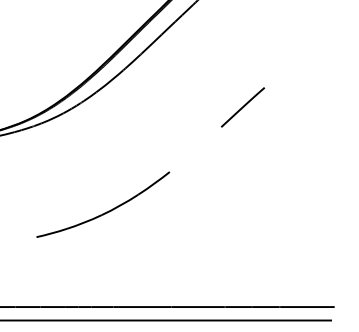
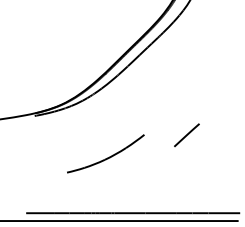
line: (242, 107) -> (186, 135), moved

